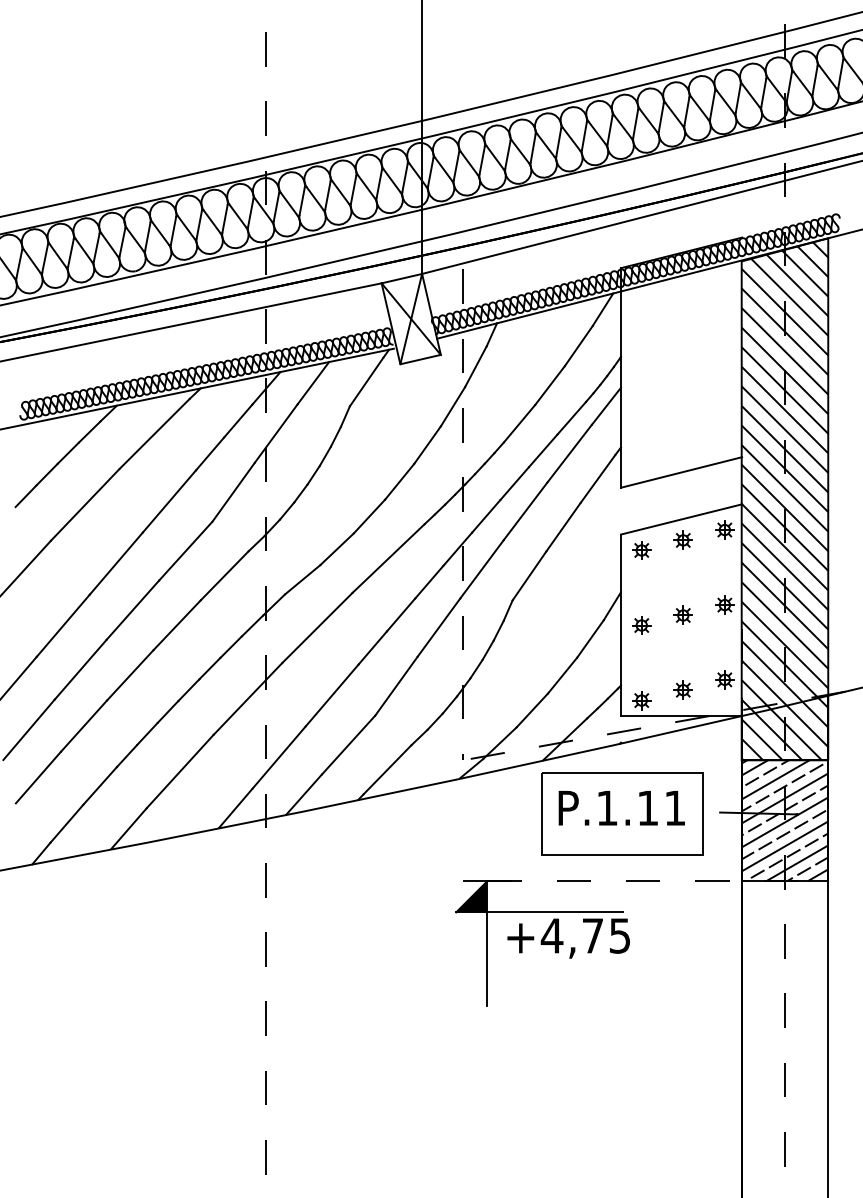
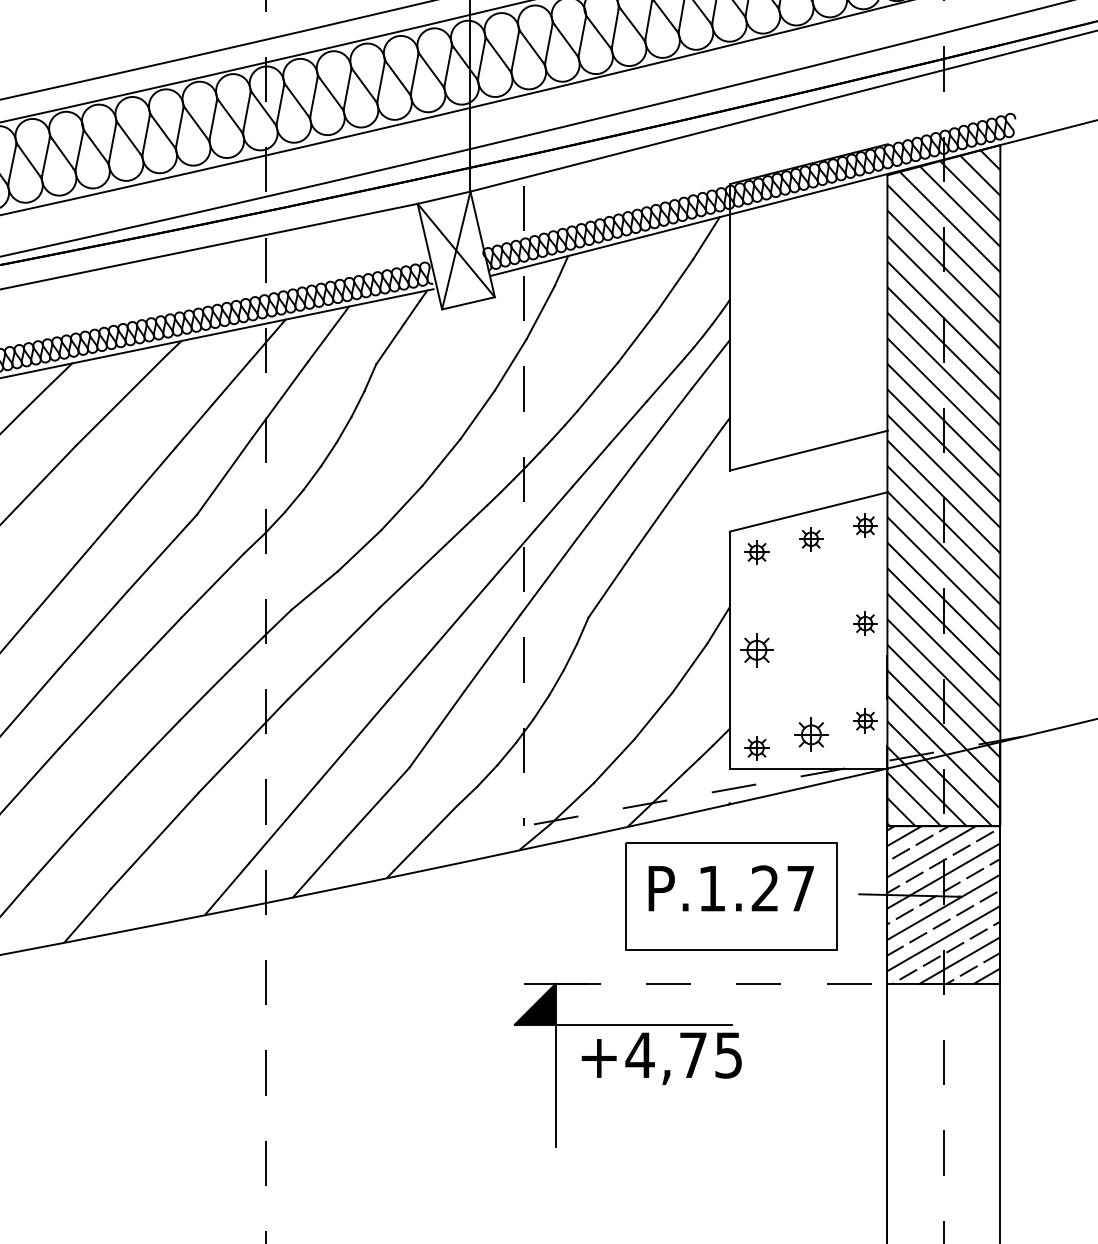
part: (682, 614) -> (810, 635), removed
part: (641, 625) -> (756, 650), size x1.4
part: (682, 689) -> (810, 733), size x1.4
text: (661, 807) -> (782, 887), P.1.11 -> P.1.27

